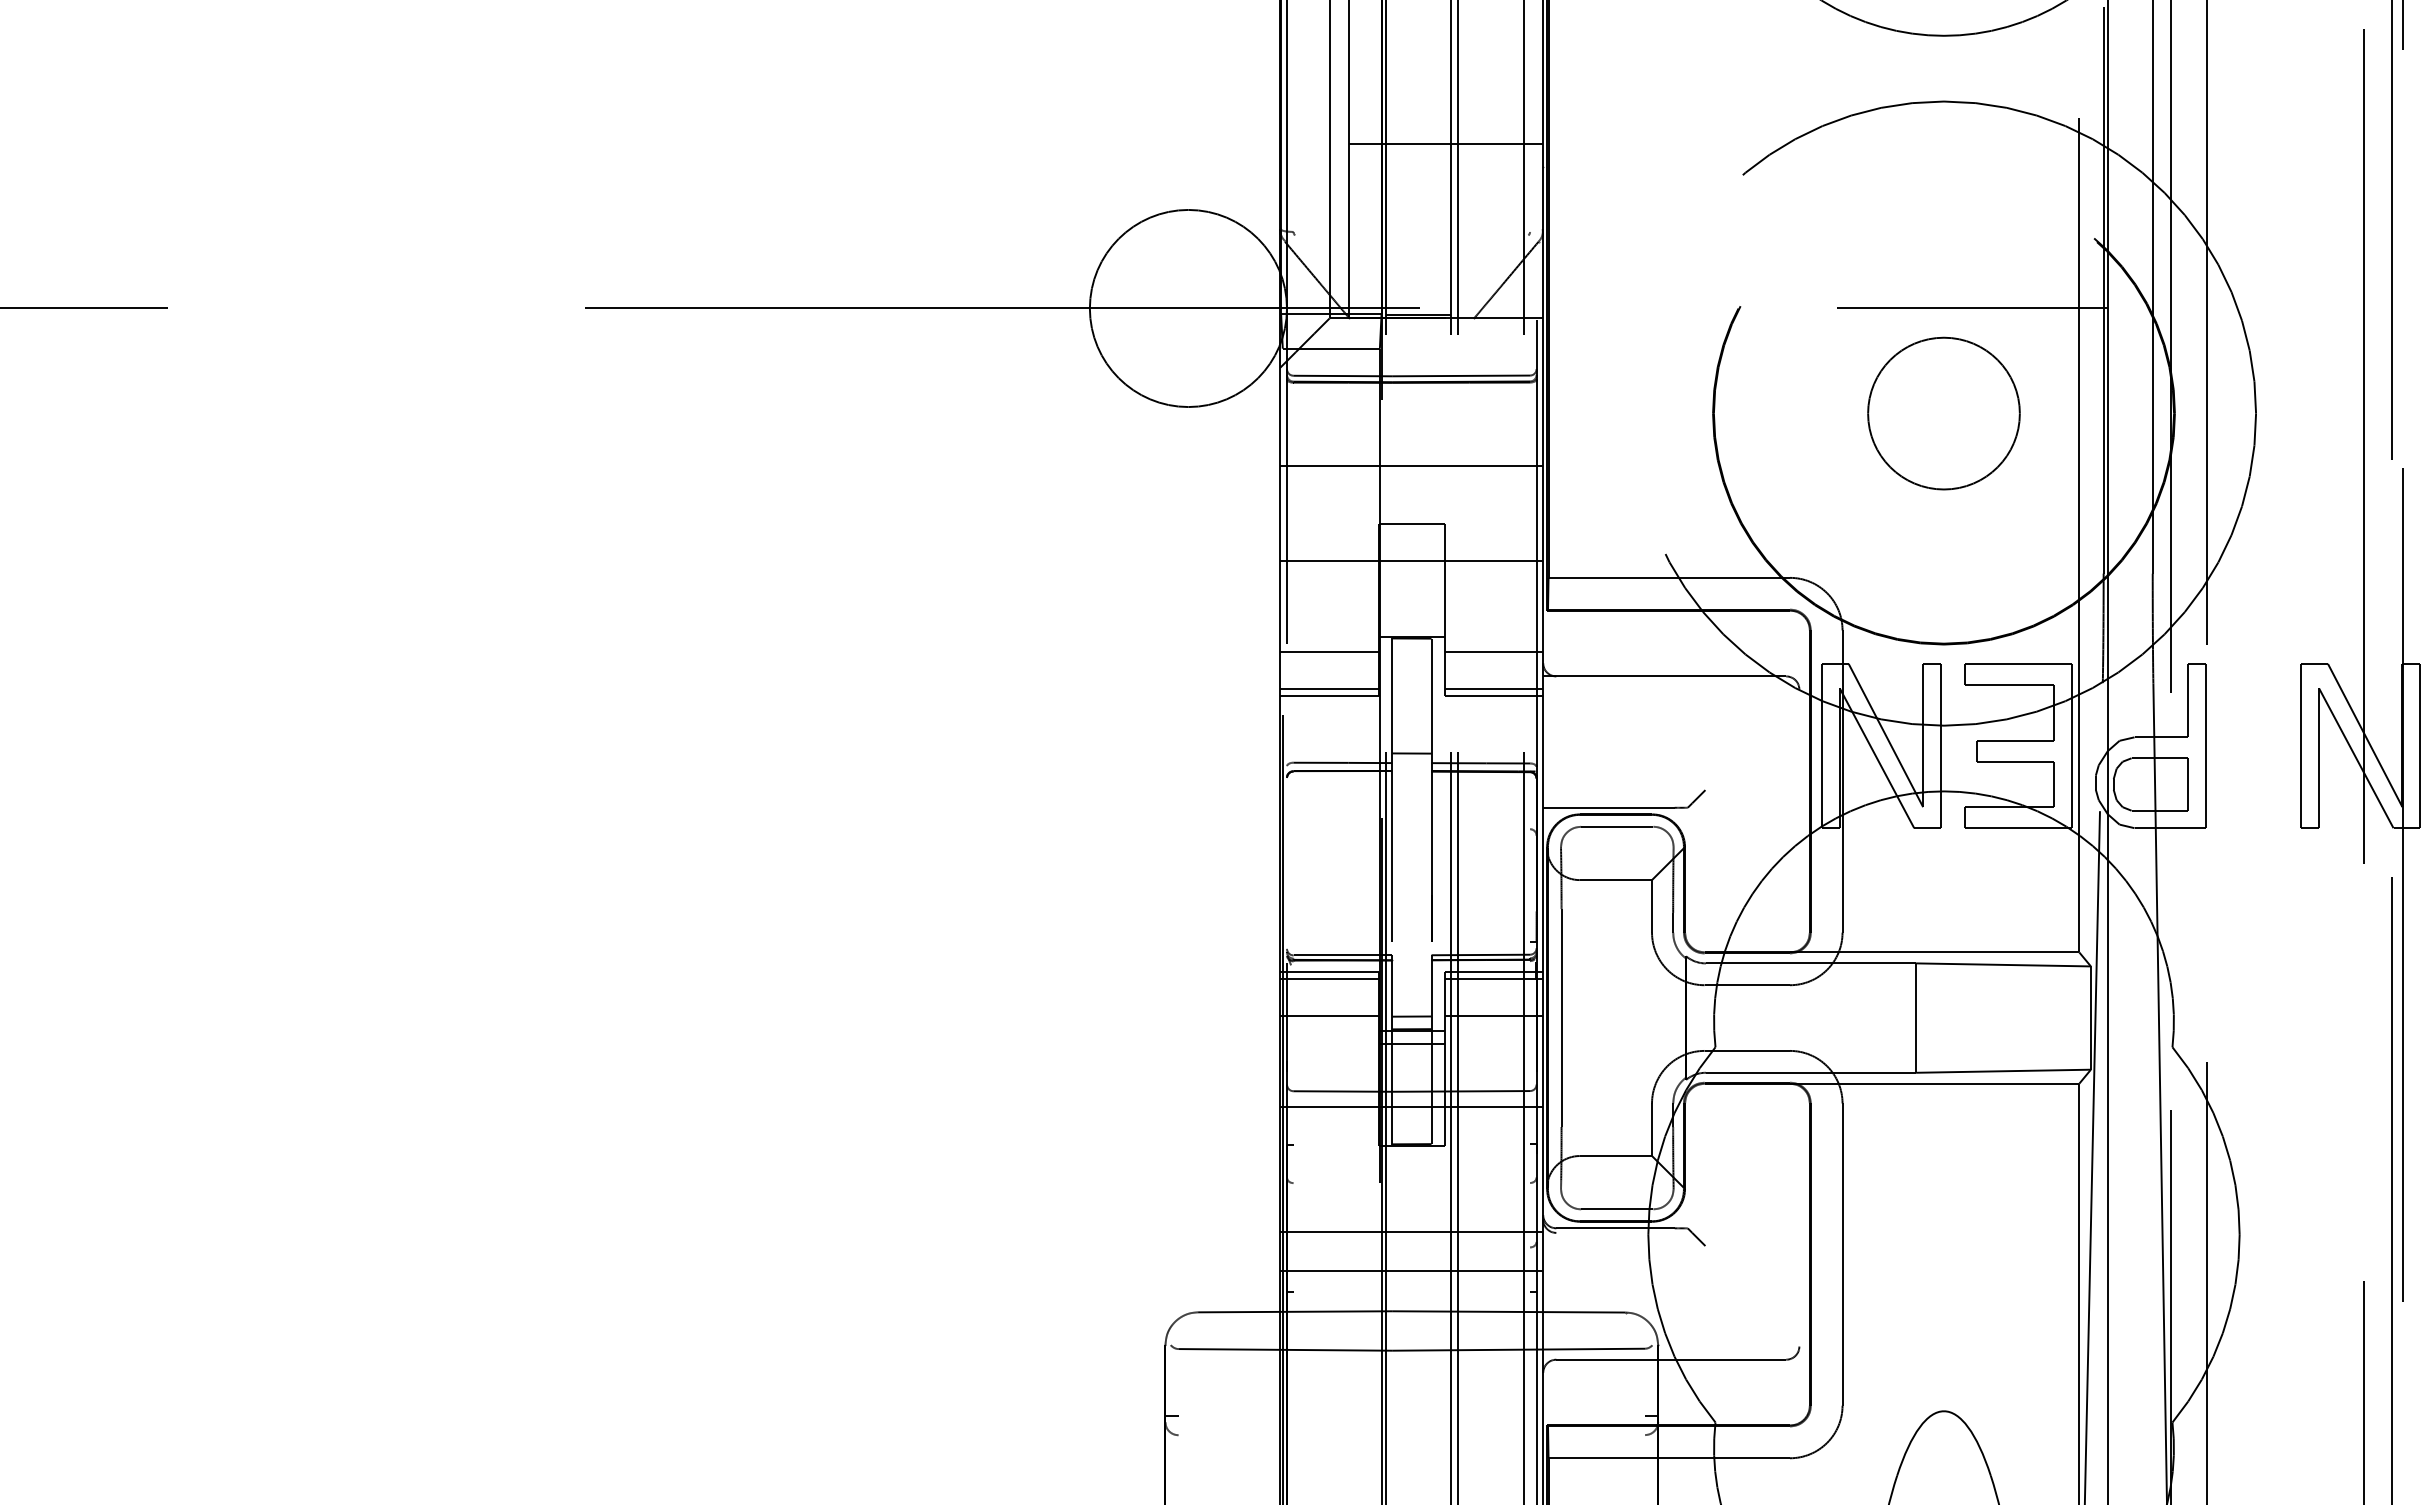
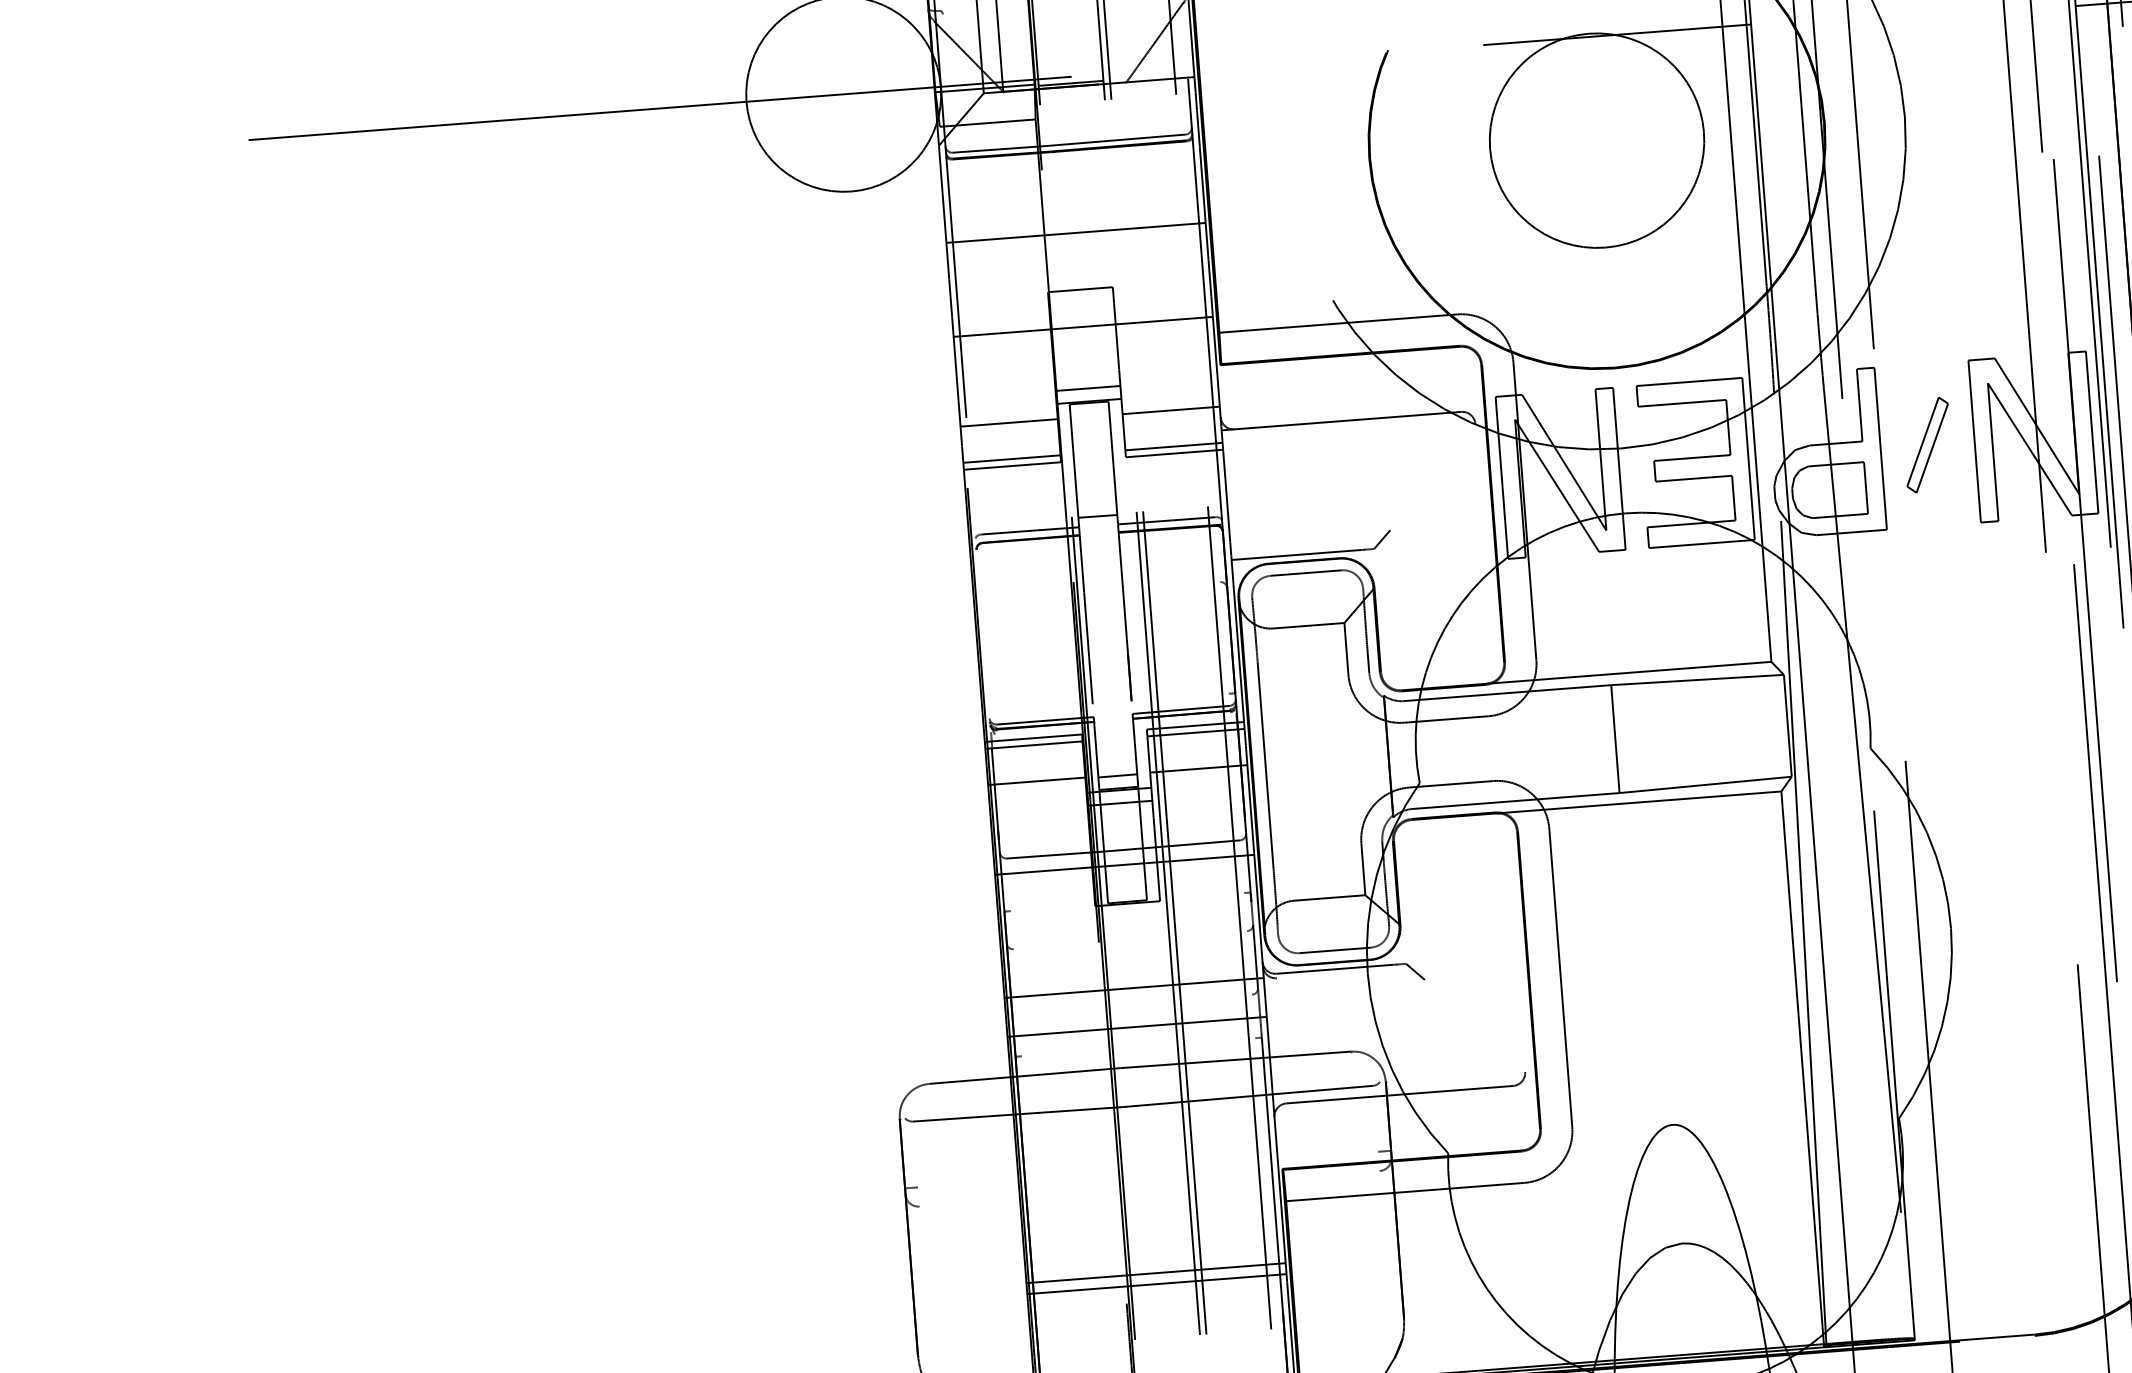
circle: (1943, 413) -> (1596, 140), size x1.43
line: (1411, 623) -> (1087, 388), added
part: (2253, 745) -> (1927, 444), added

